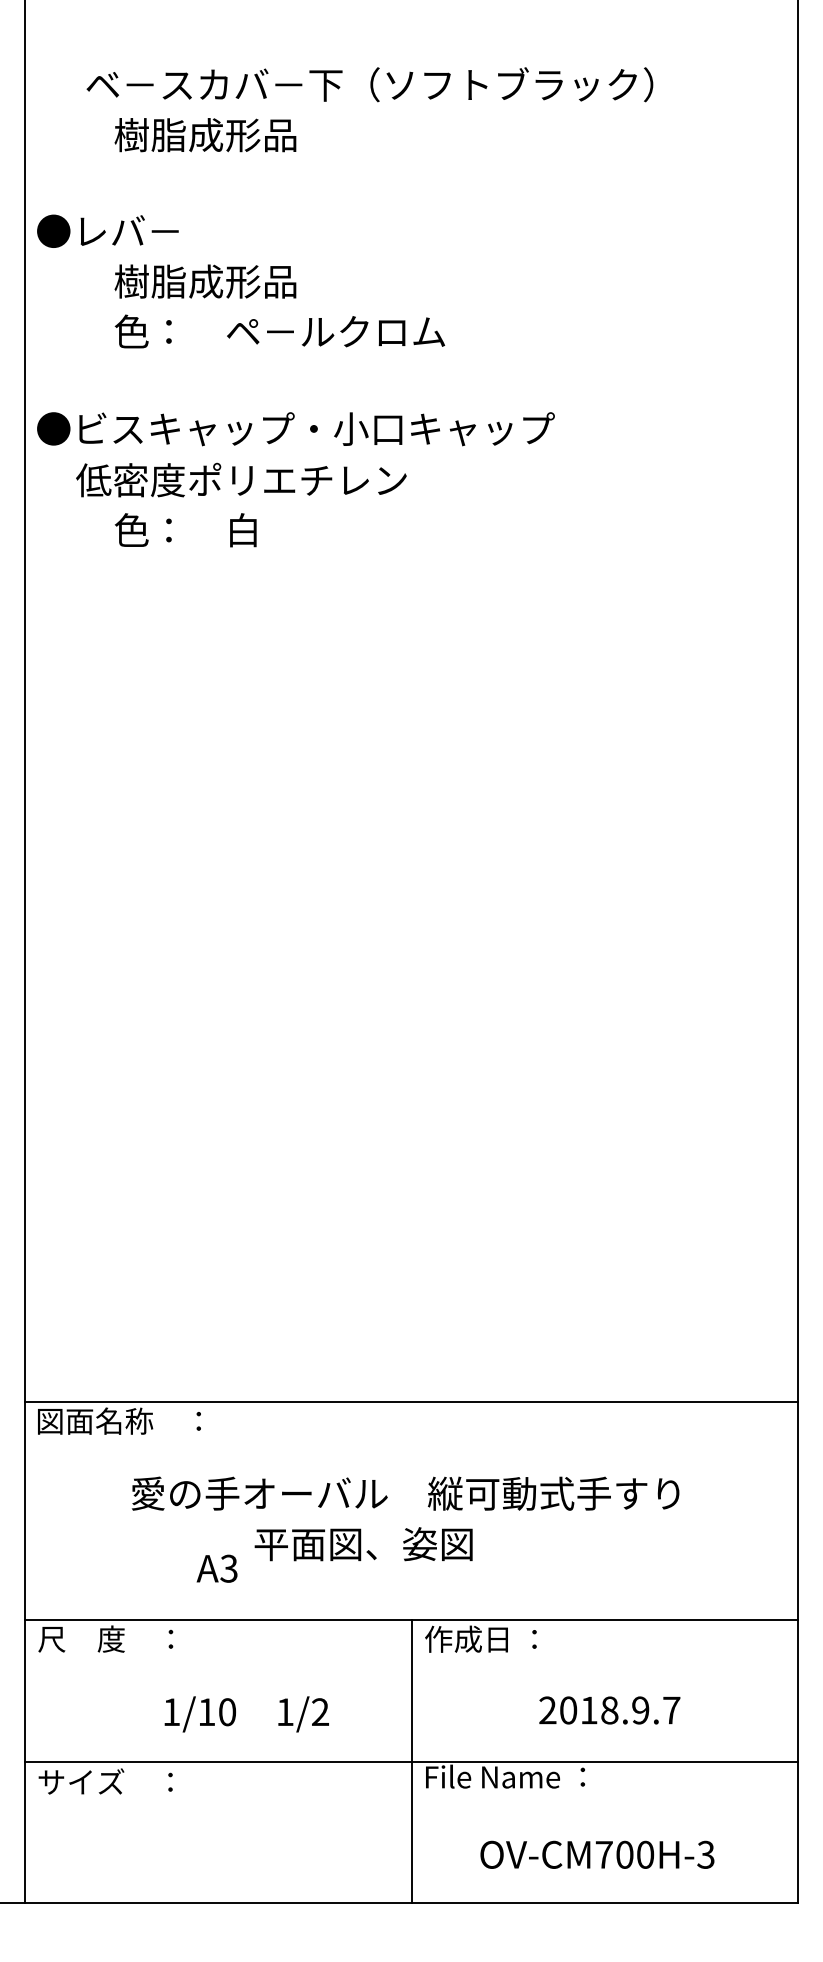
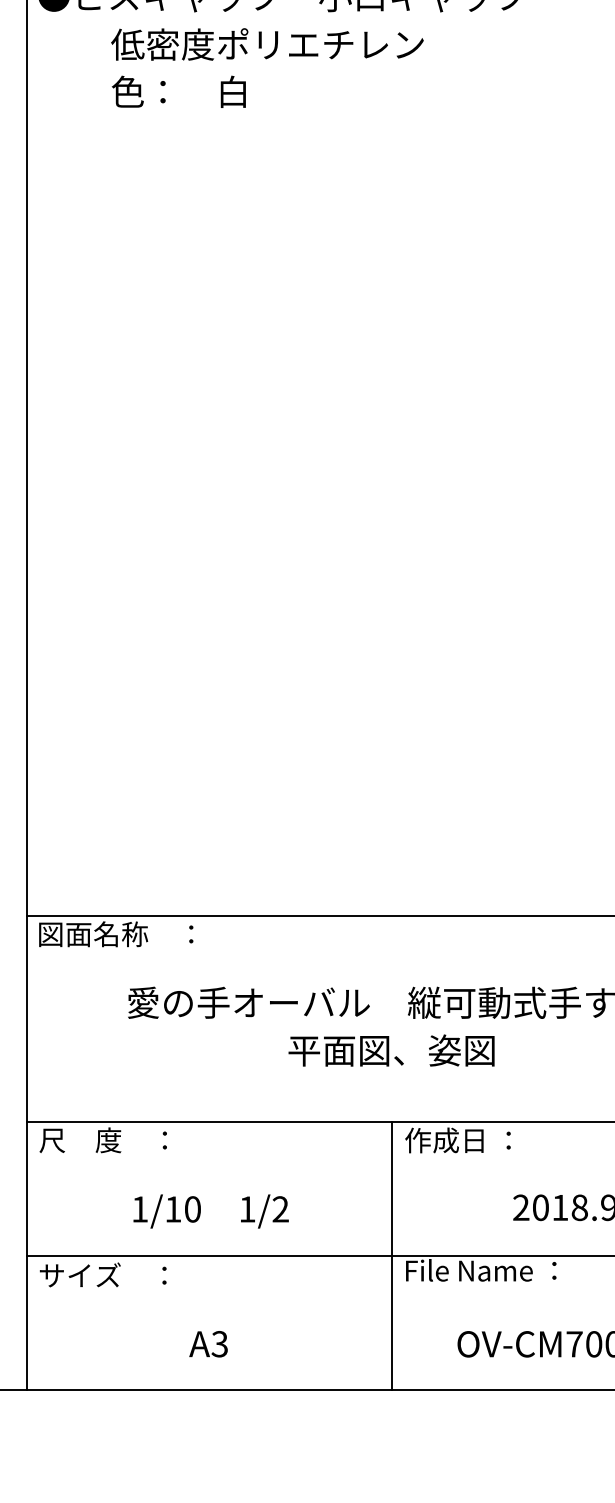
text: (241, 479) -> (267, 43), moved
text: (363, 1544) -> (391, 1050), moved
text: (216, 1568) -> (207, 1343), moved
text: (246, 1714) -> (210, 1211), moved

